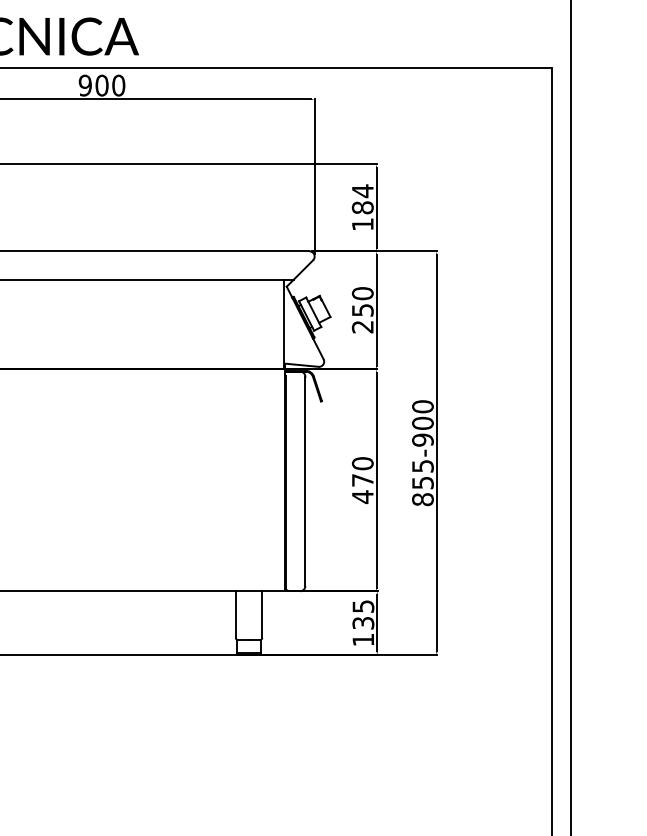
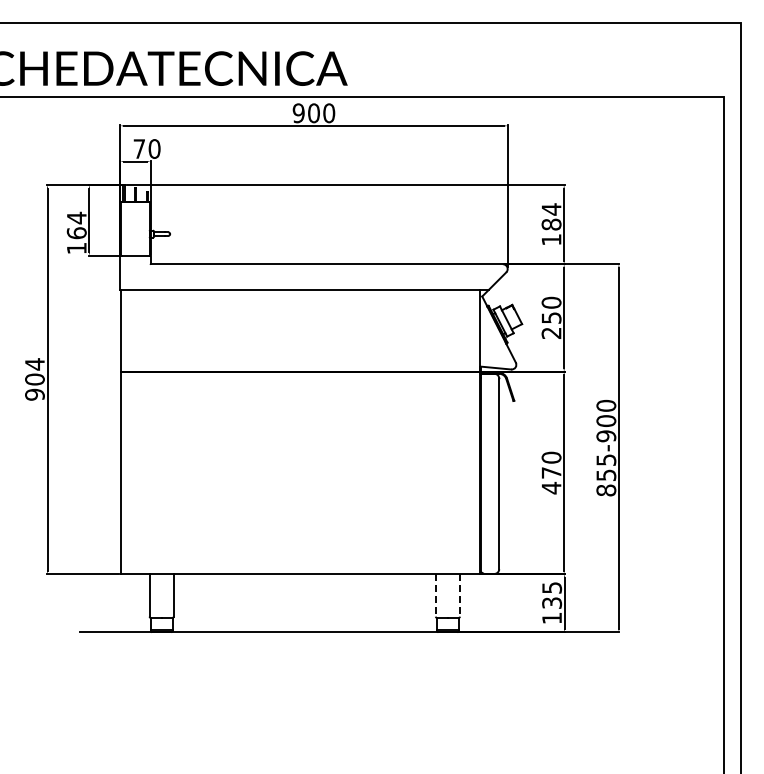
line: (235, 614) -> (435, 595), solid -> dashed
line: (261, 614) -> (459, 595), solid -> dashed

